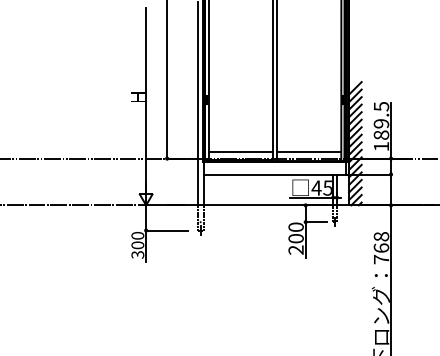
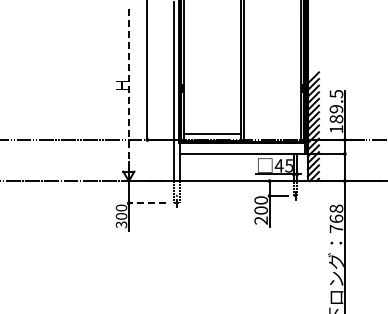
line: (145, 100) -> (128, 88), solid -> dashed
line: (308, 152) -> (272, 134), removed
line: (166, 230) -> (146, 203), solid -> dashed

